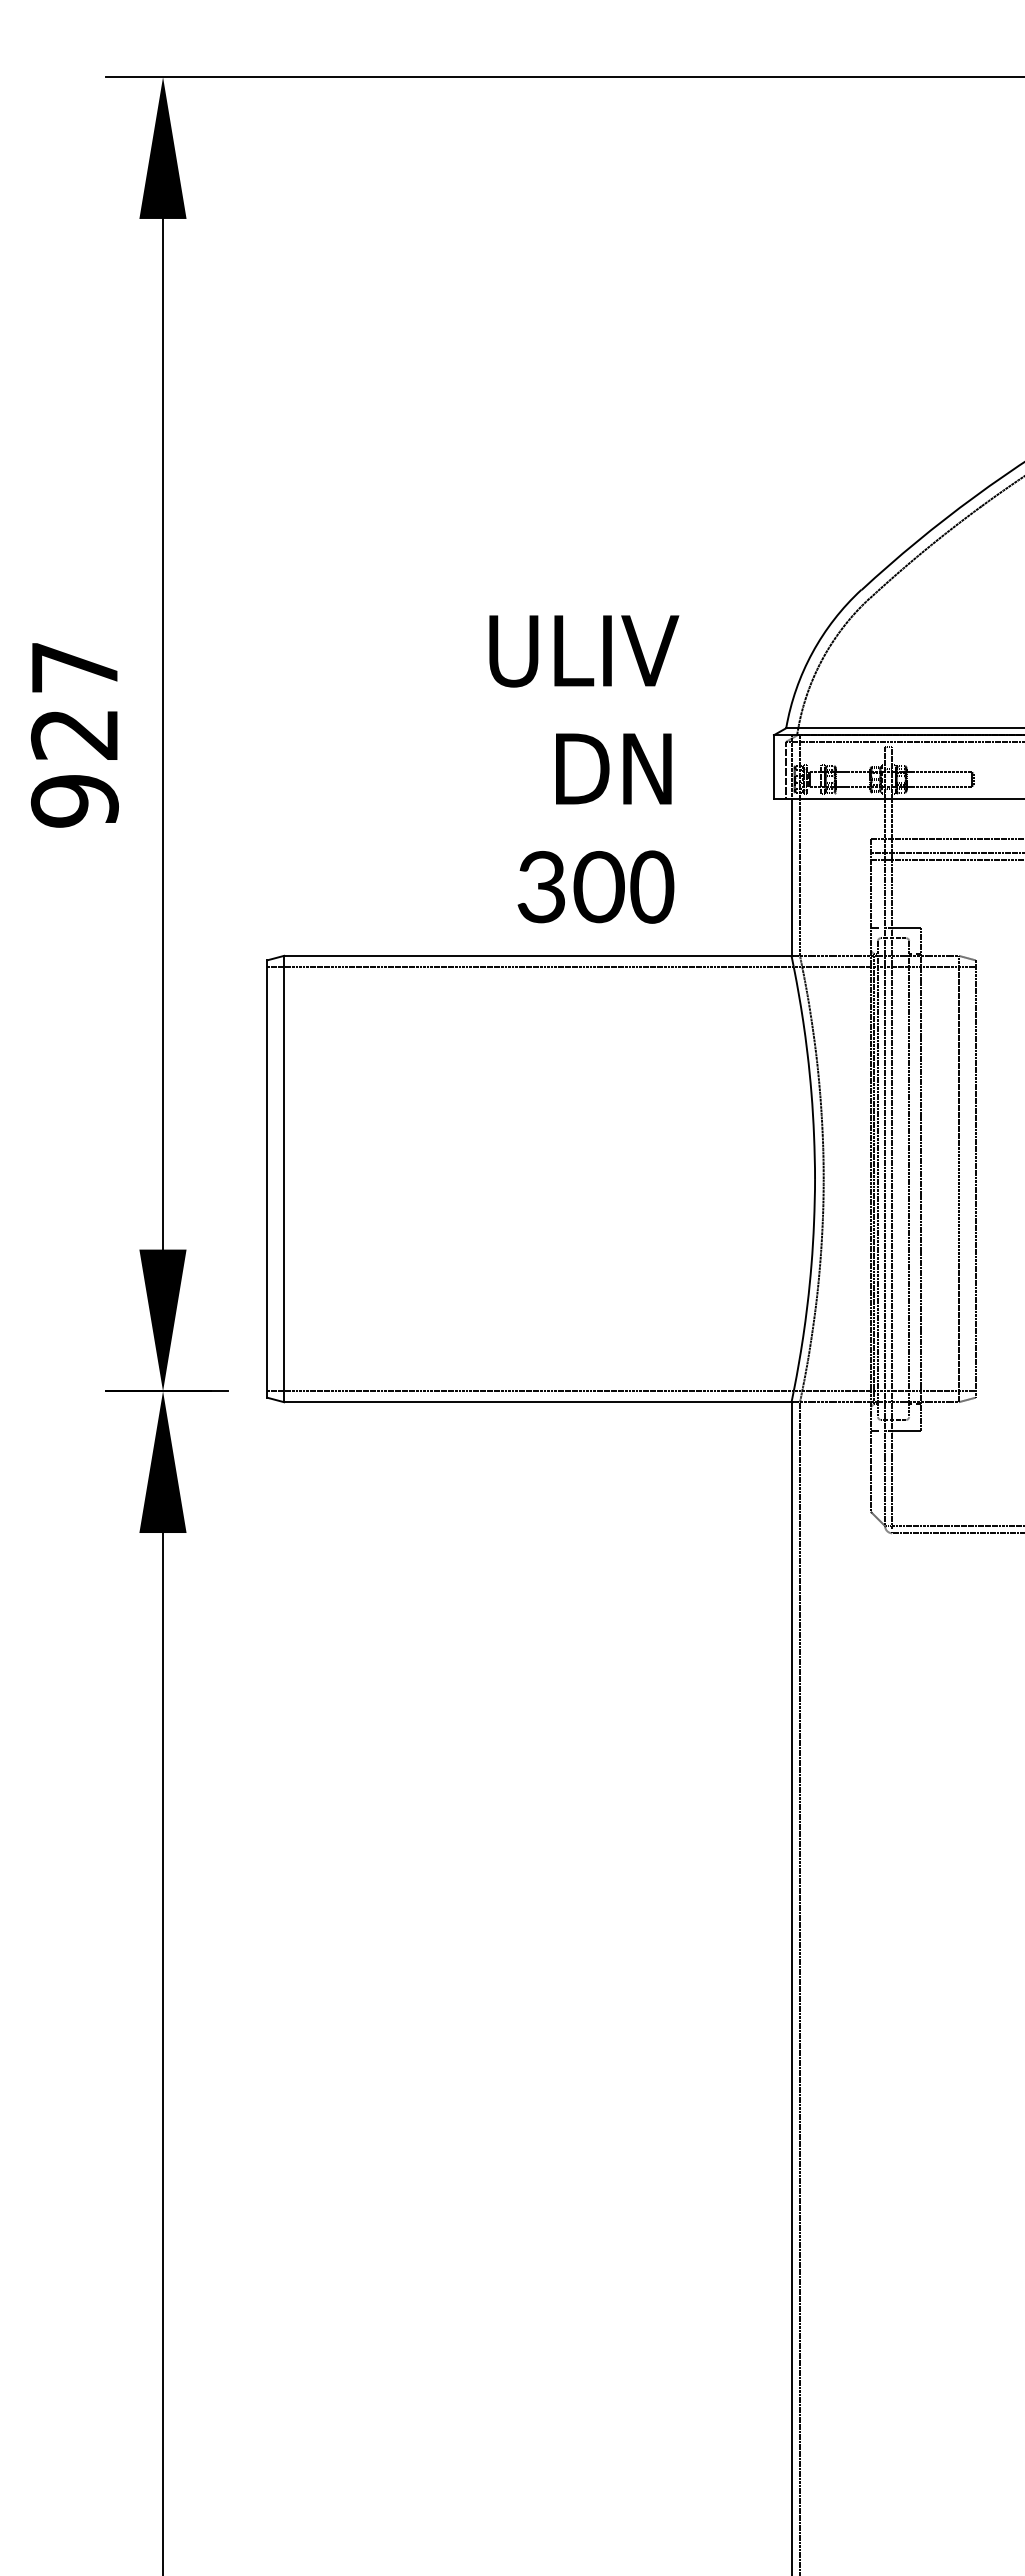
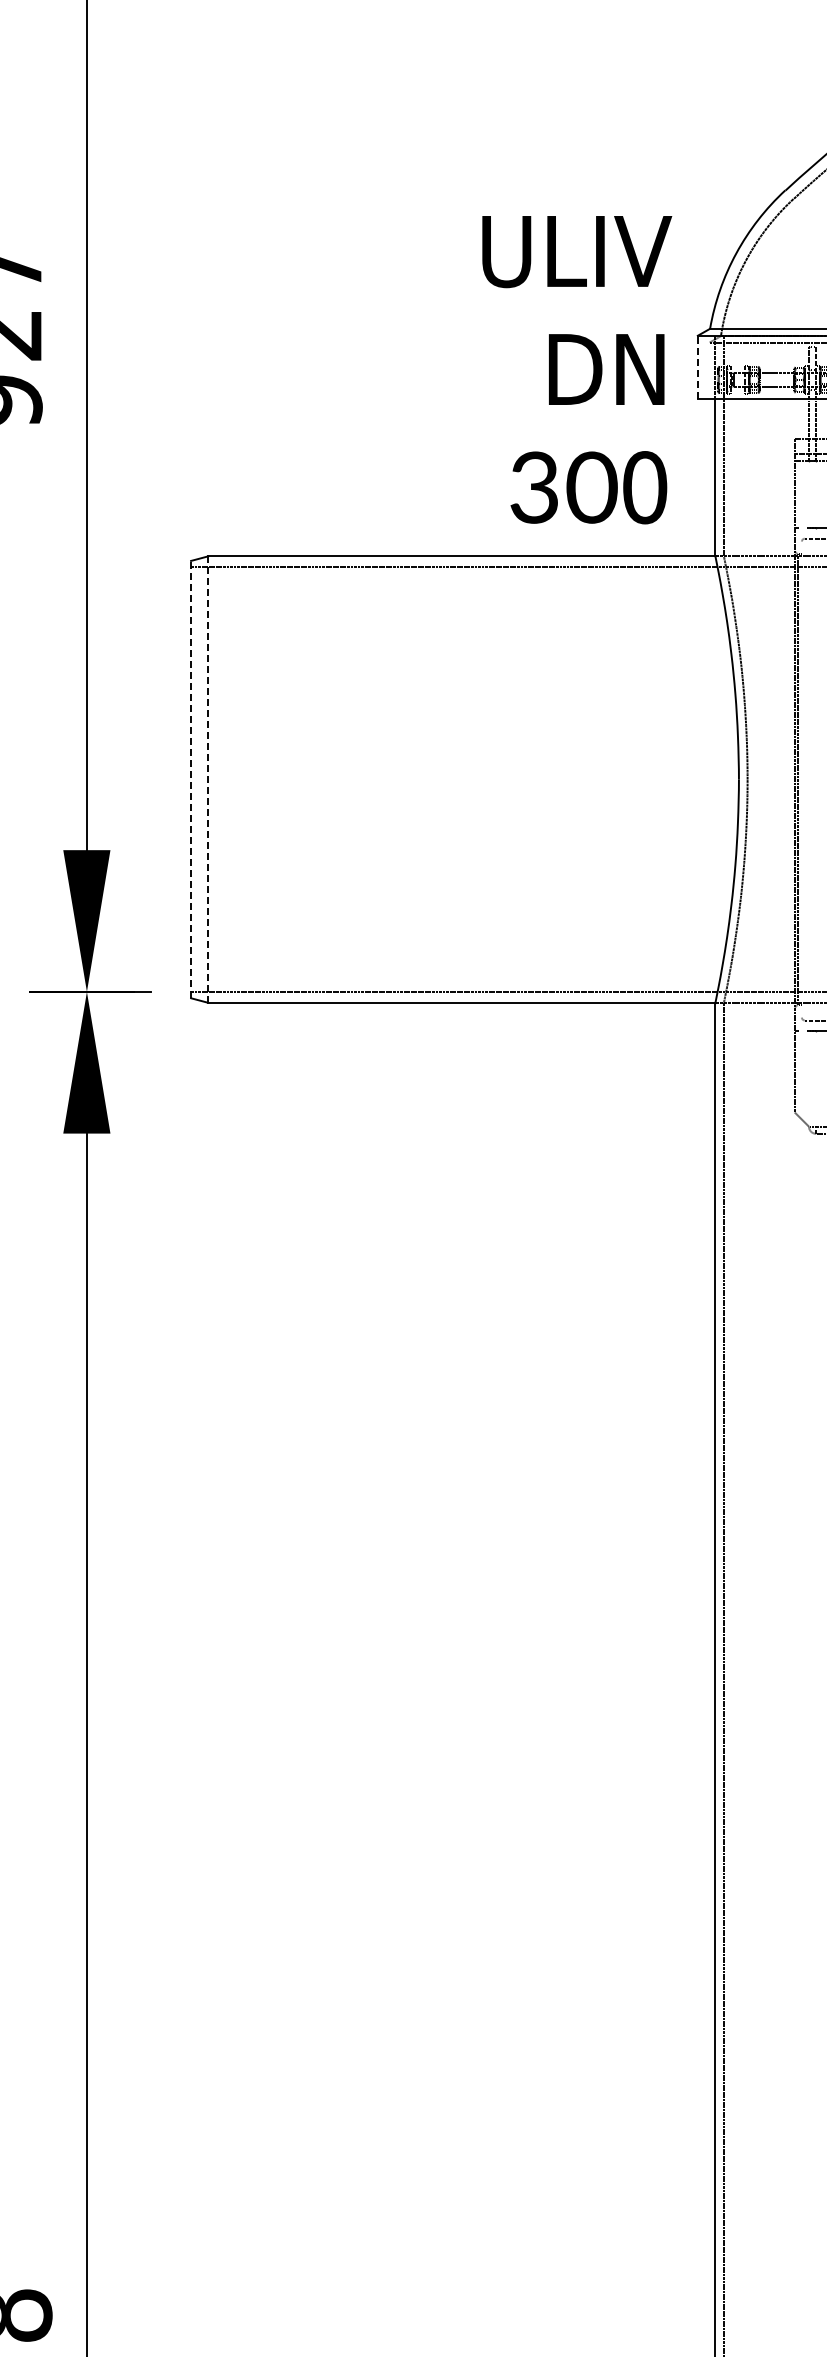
line: (773, 766) -> (697, 367), solid -> dashed
text: (584, 769) -> (577, 370), moved
line: (785, 770) -> (709, 371), removed
line: (877, 1178) -> (801, 779), removed
line: (267, 1179) -> (191, 780), solid -> dashed
line: (284, 1179) -> (208, 780), solid -> dashed
line: (885, 1193) -> (809, 794), removed
line: (892, 1193) -> (816, 794), removed

